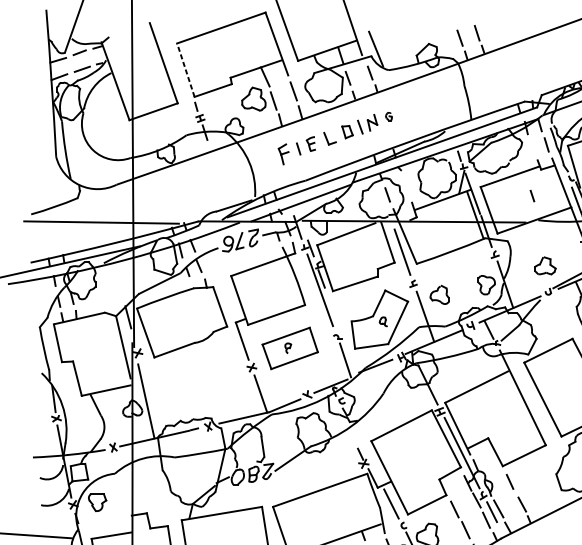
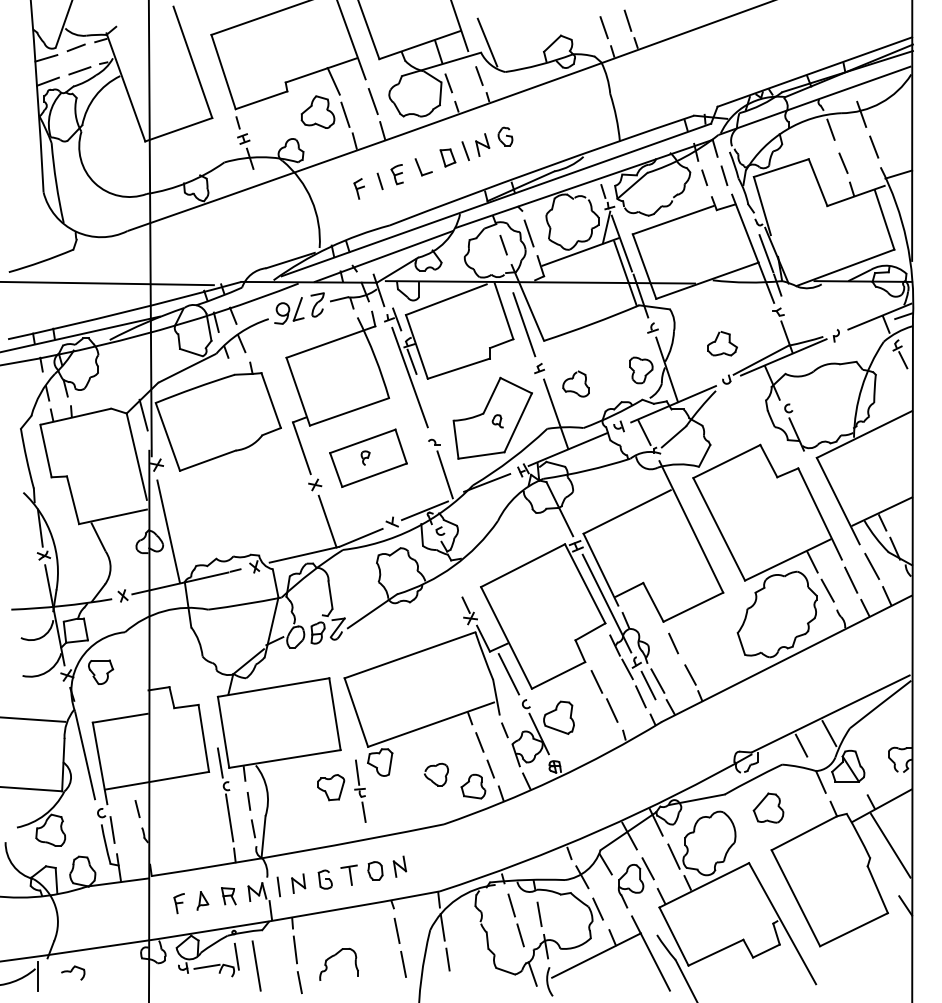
line: (185, 69) -> (223, 71), dashed -> solid
part: (388, 116) -> (505, 136), size x1.67
part: (283, 154) -> (358, 188), size x0.71
line: (405, 186) -> (528, 233), added
line: (532, 195) -> (704, 177), moved

